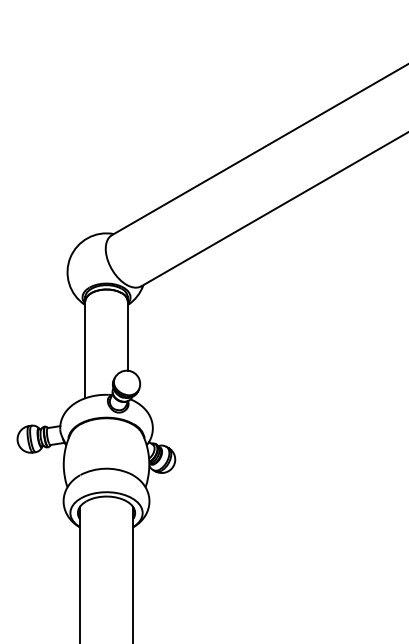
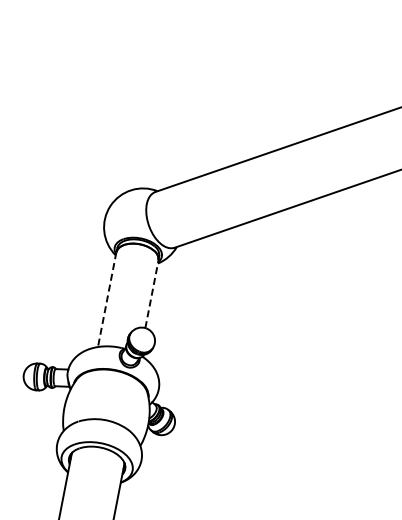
line: (128, 335) -> (152, 293), solid -> dashed
line: (85, 350) -> (107, 300), solid -> dashed

